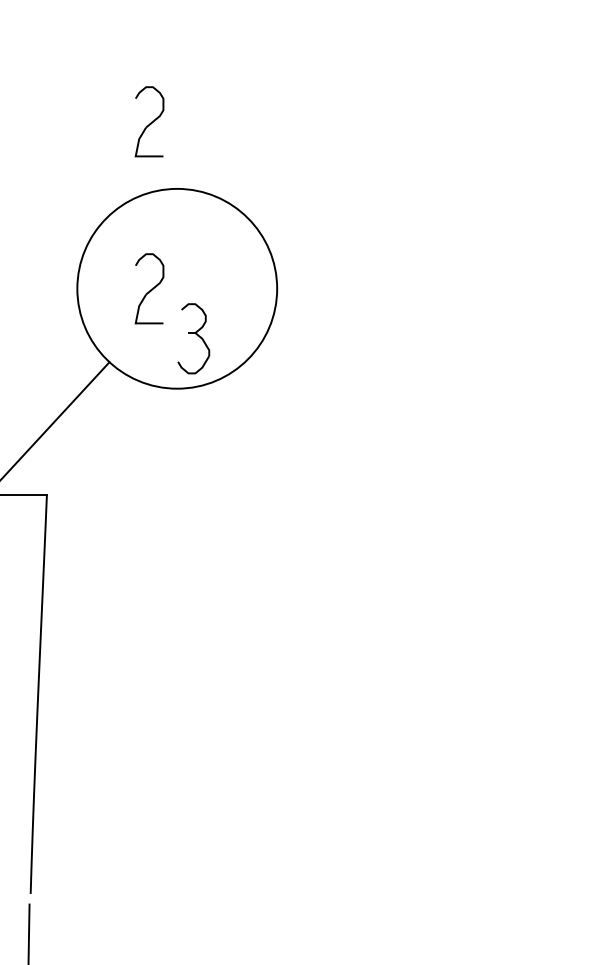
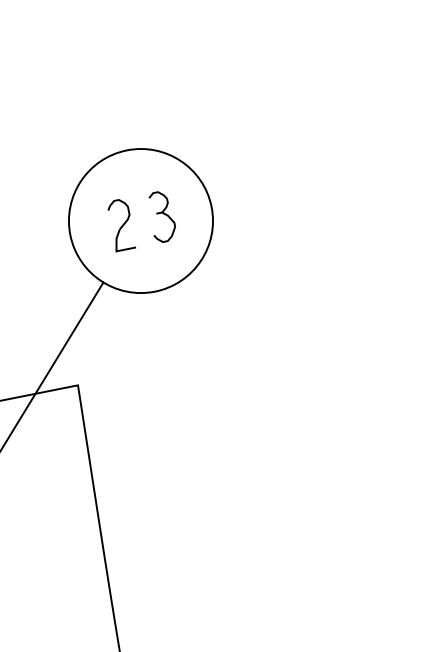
part: (149, 121) -> (97, 106), removed
part: (193, 338) -> (161, 216), moved

